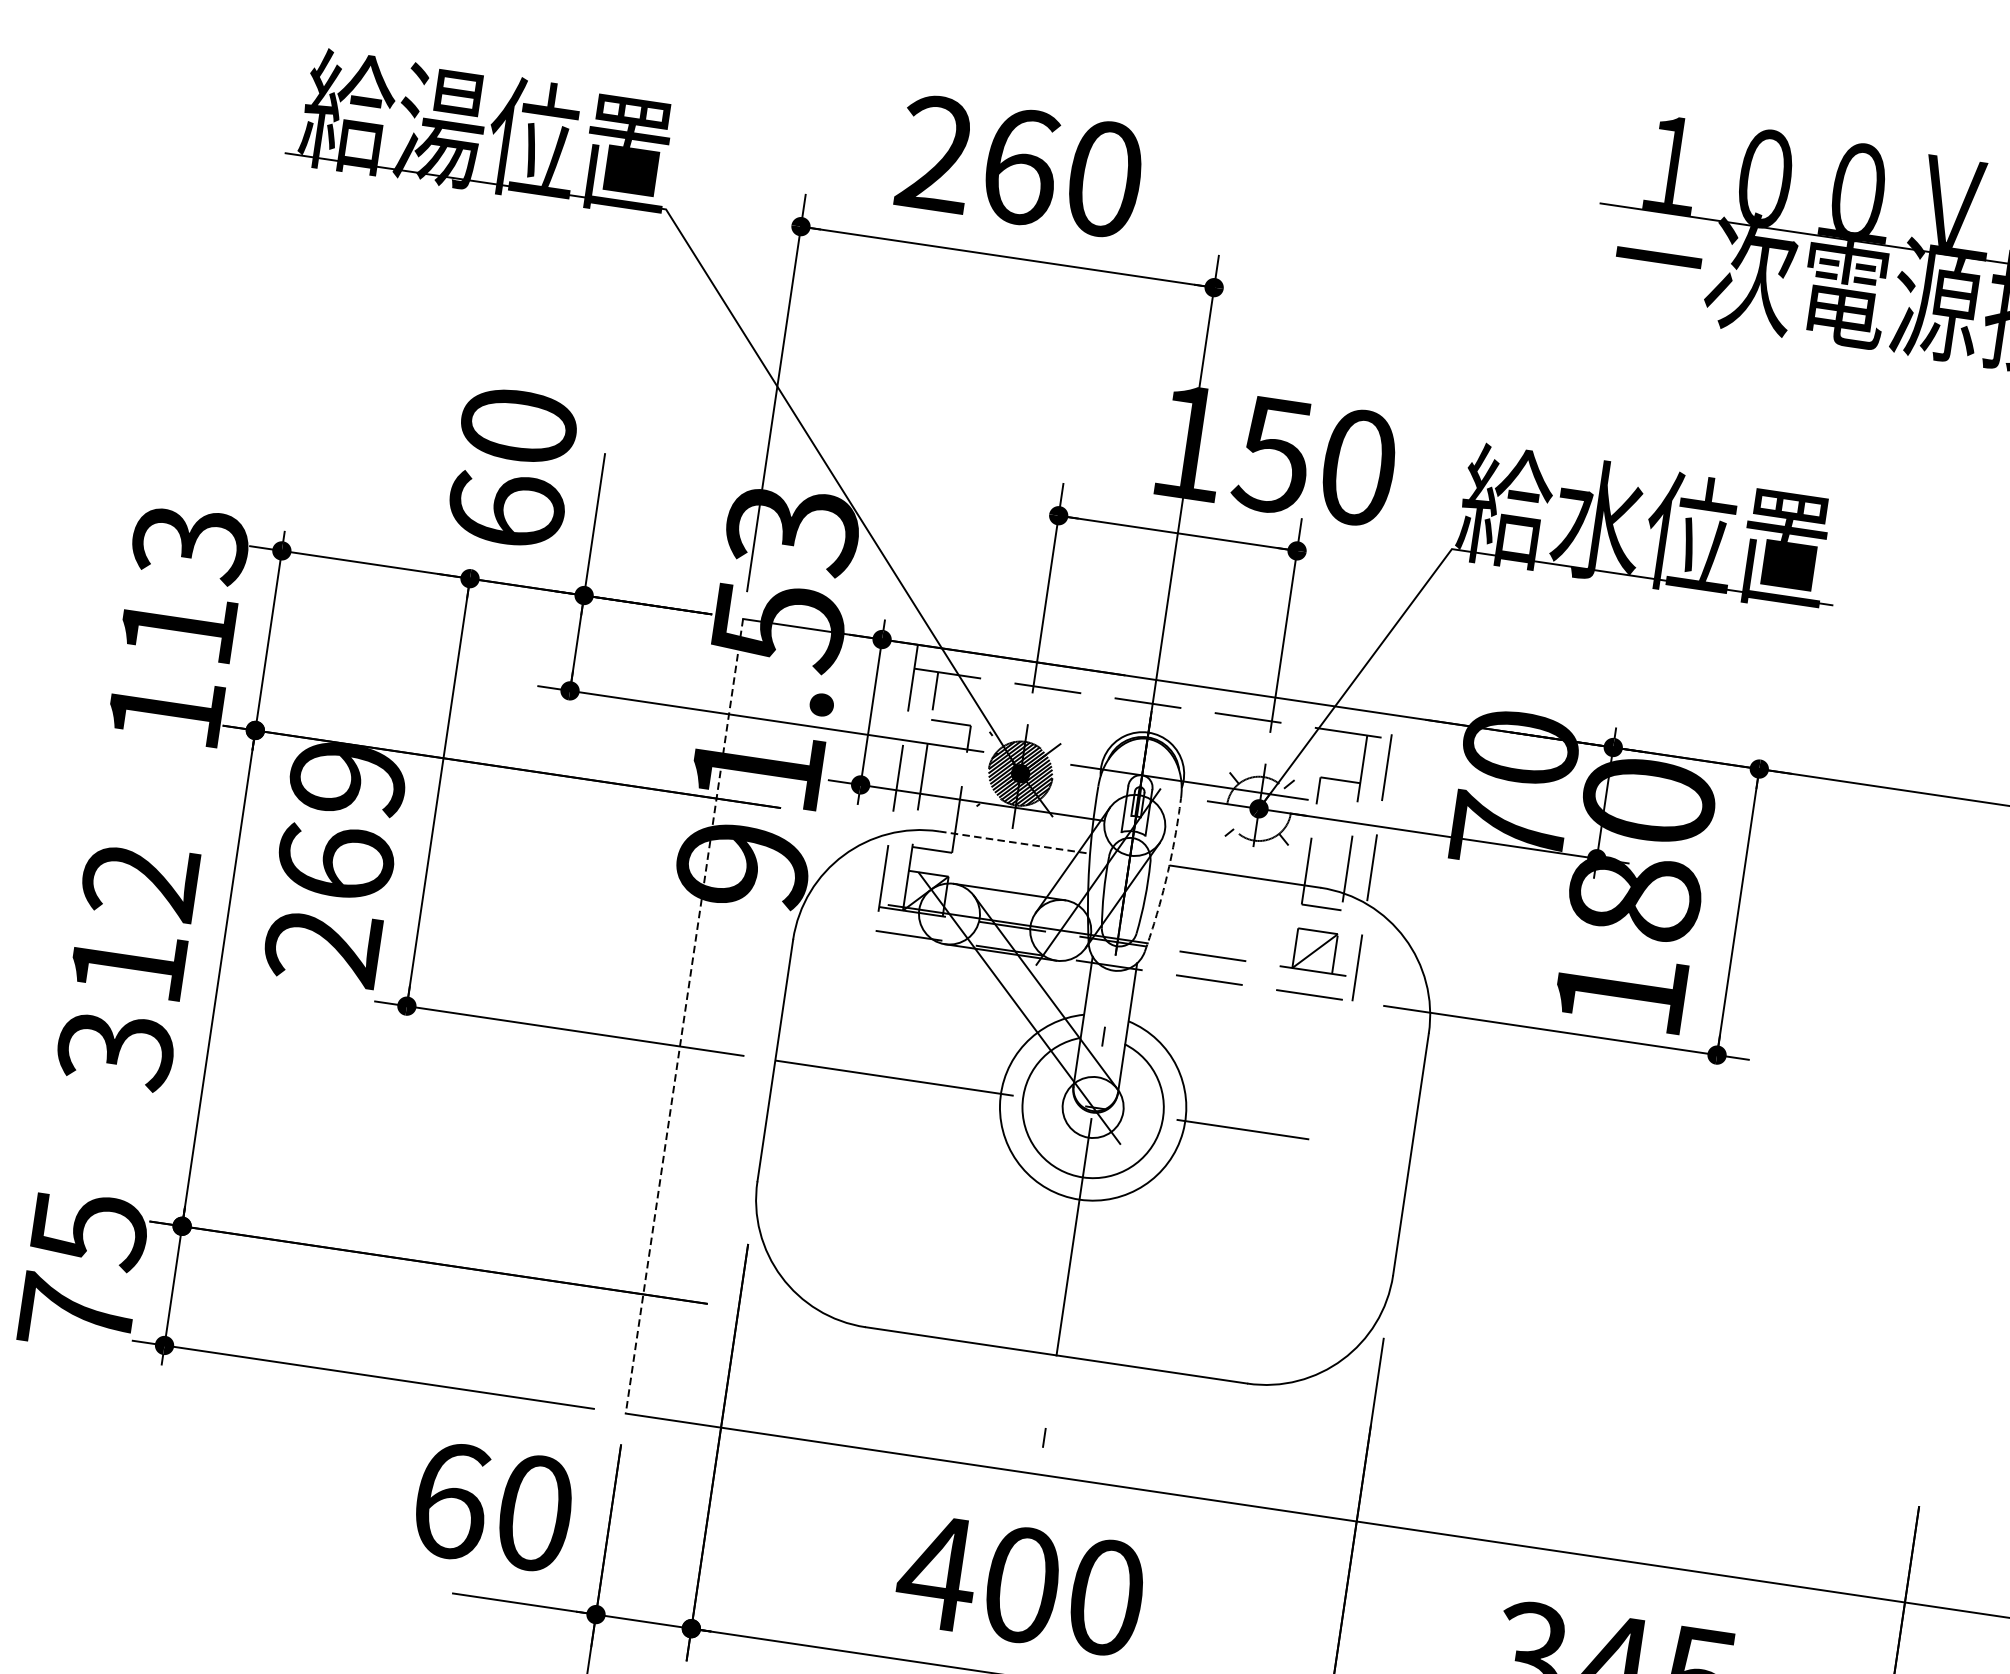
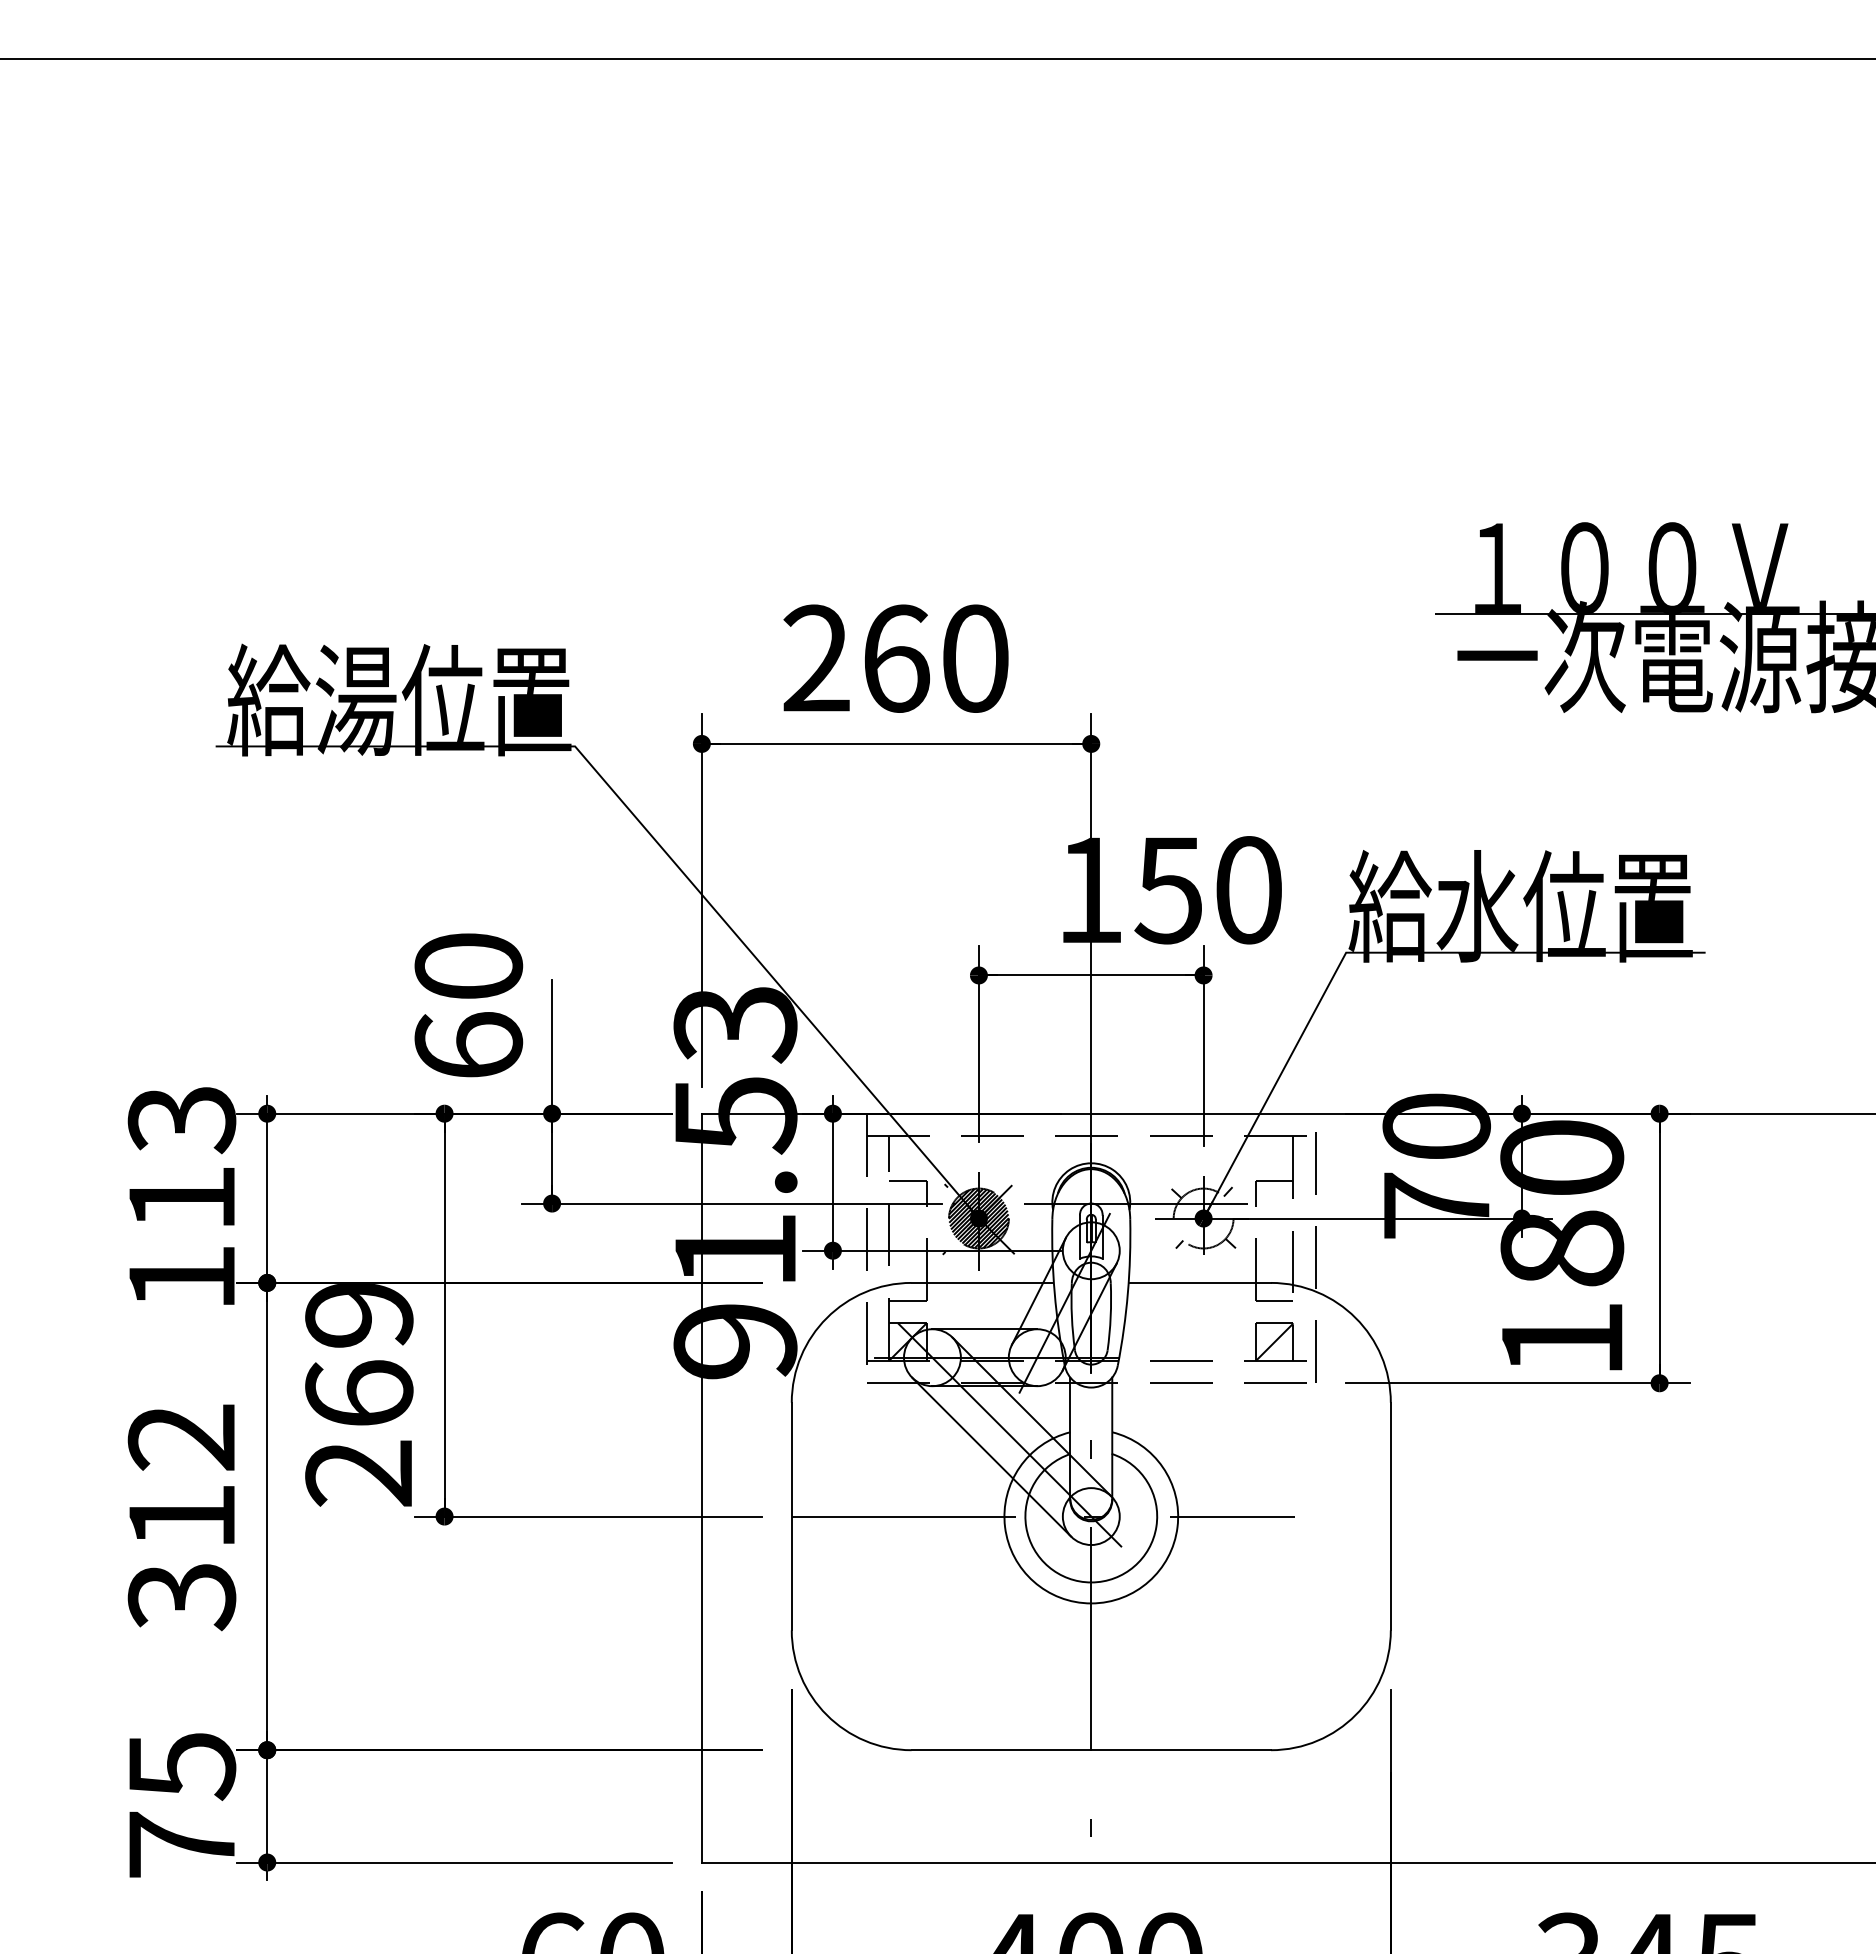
line: (1014, 842) -> (982, 1282), dashed -> solid
arc: (1166, 876) -> (1127, 1293), dashed -> solid
line: (683, 1016) -> (701, 1488), dashed -> solid
line: (996, 1028) -> (991, 1456), added

